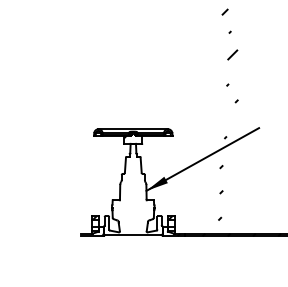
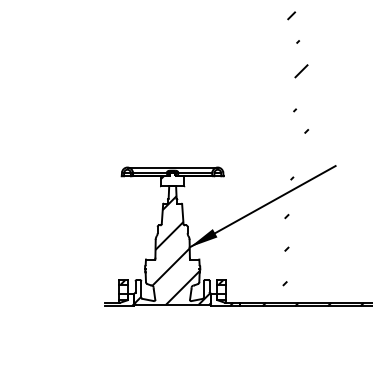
hatch: (133, 193) -> (172, 250), added

